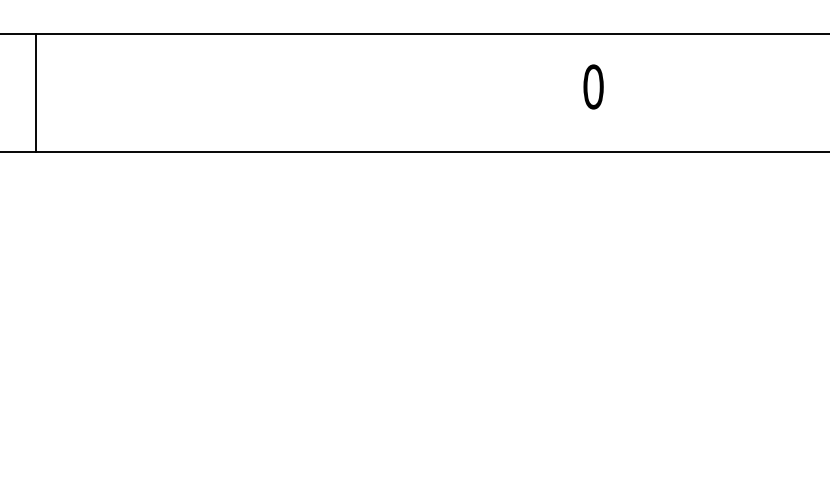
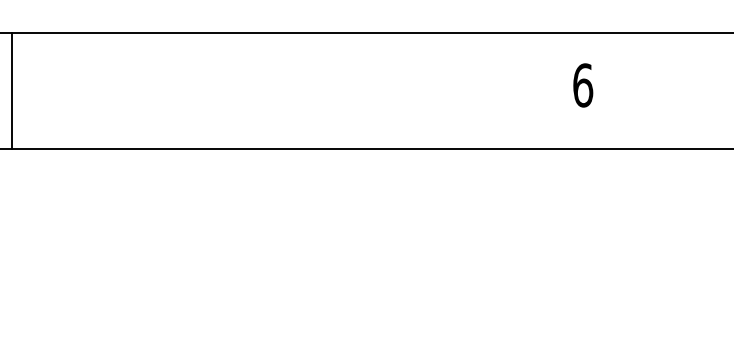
text: (593, 86) -> (583, 84), 0 -> 6
line: (35, 92) -> (11, 90), moved

